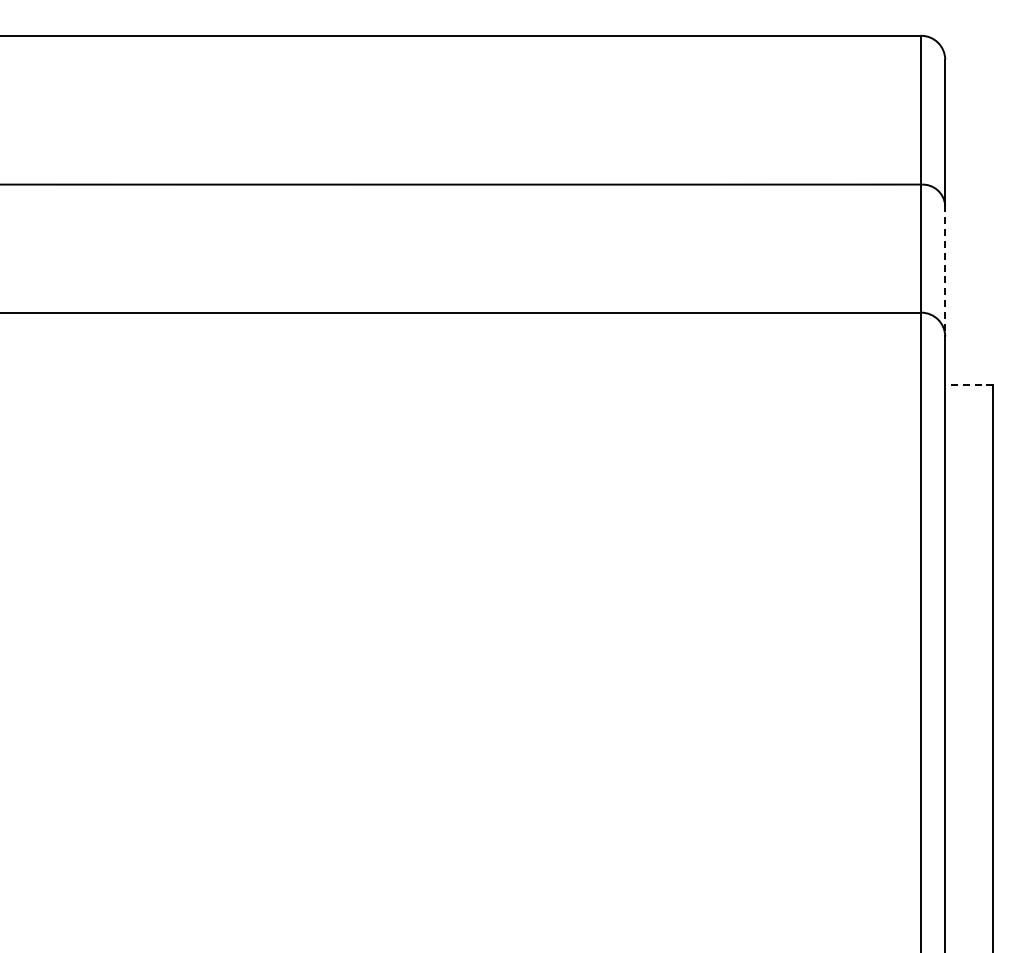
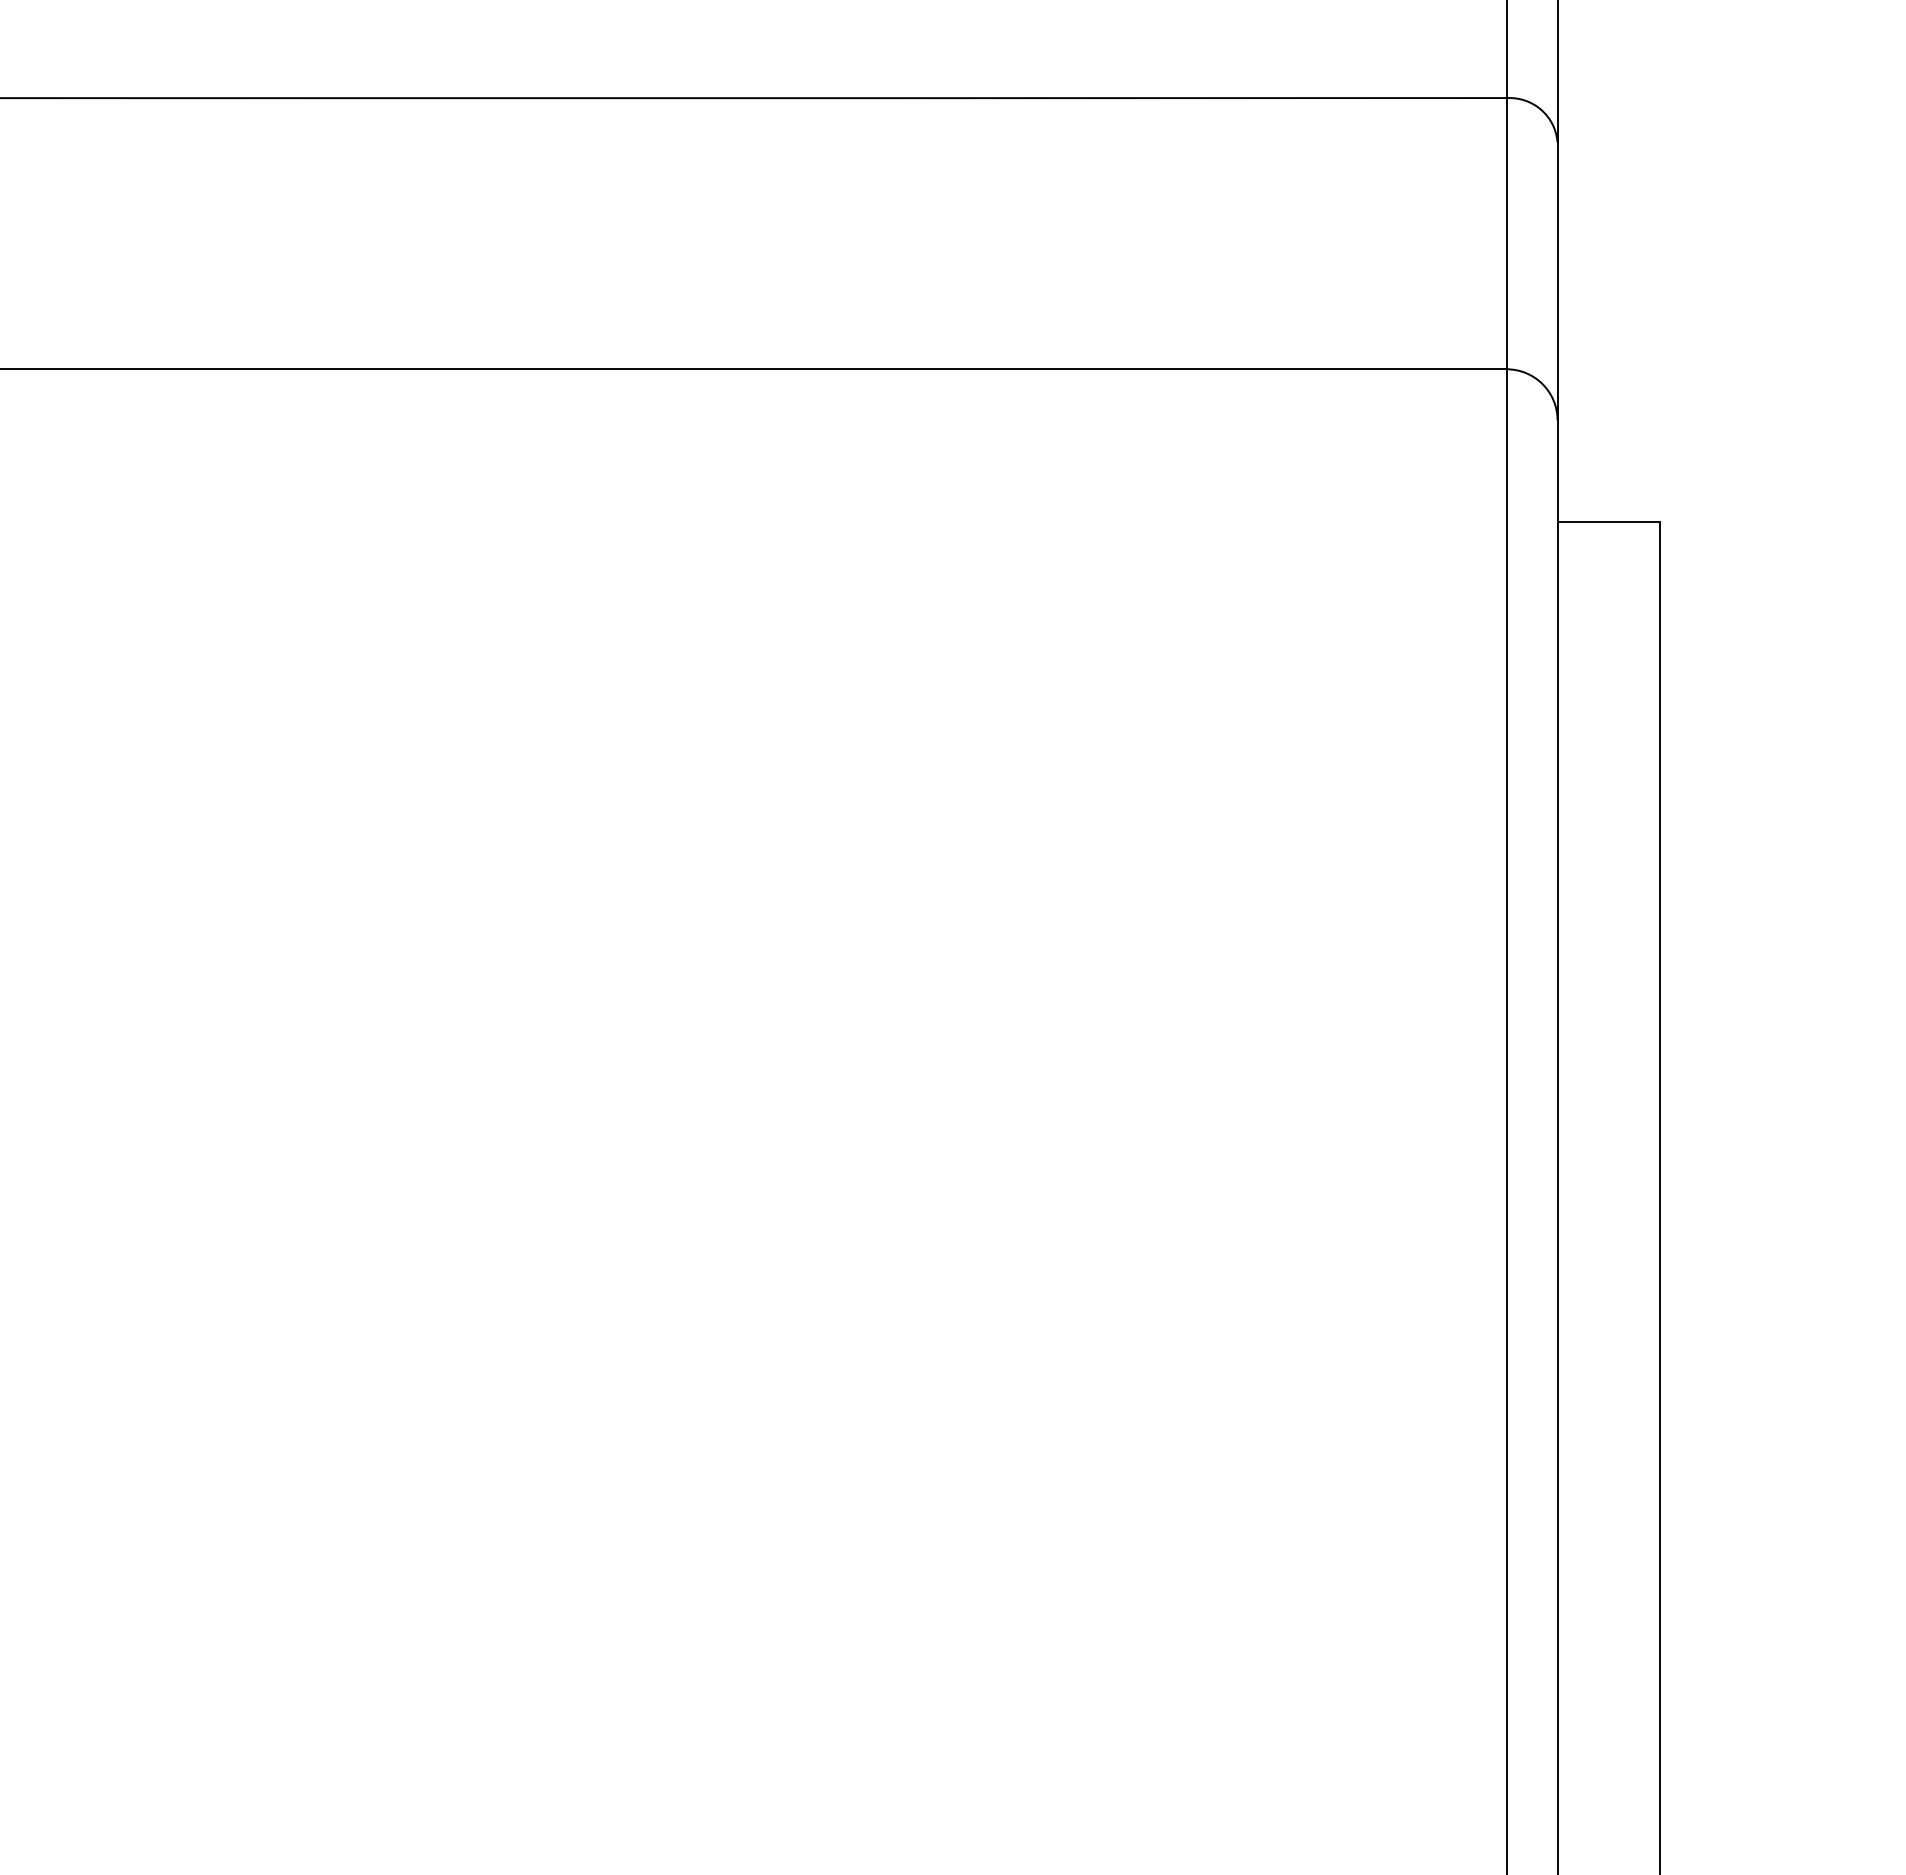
line: (945, 271) -> (1558, 282), dashed -> solid
line: (968, 384) -> (1606, 521), dashed -> solid

